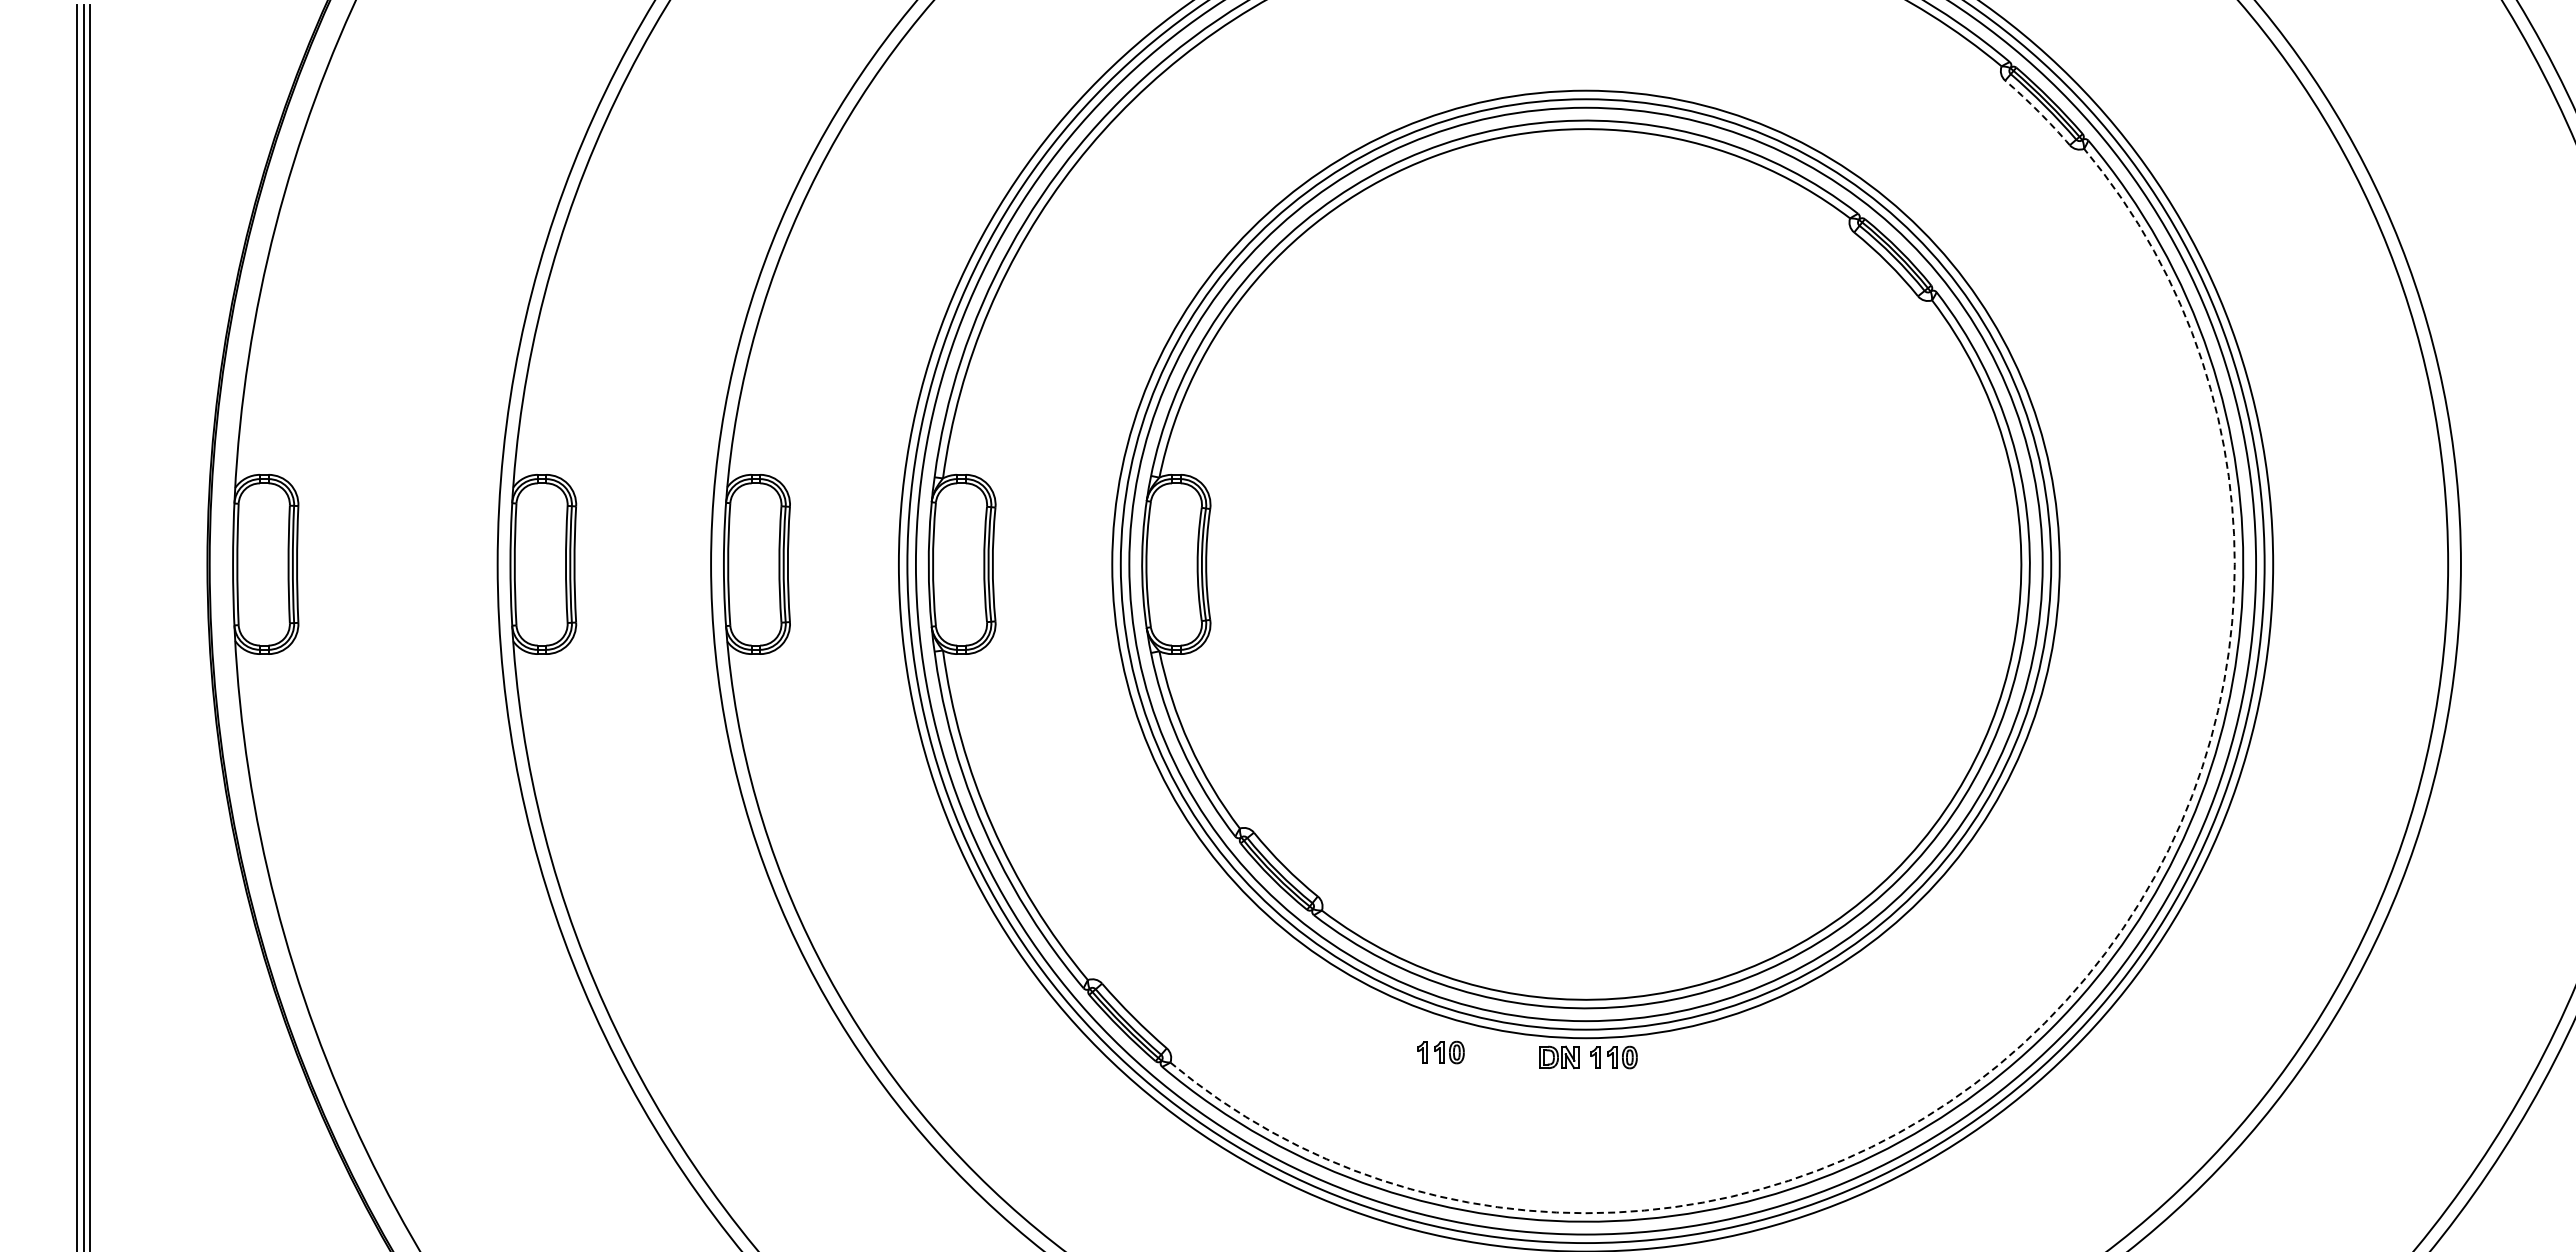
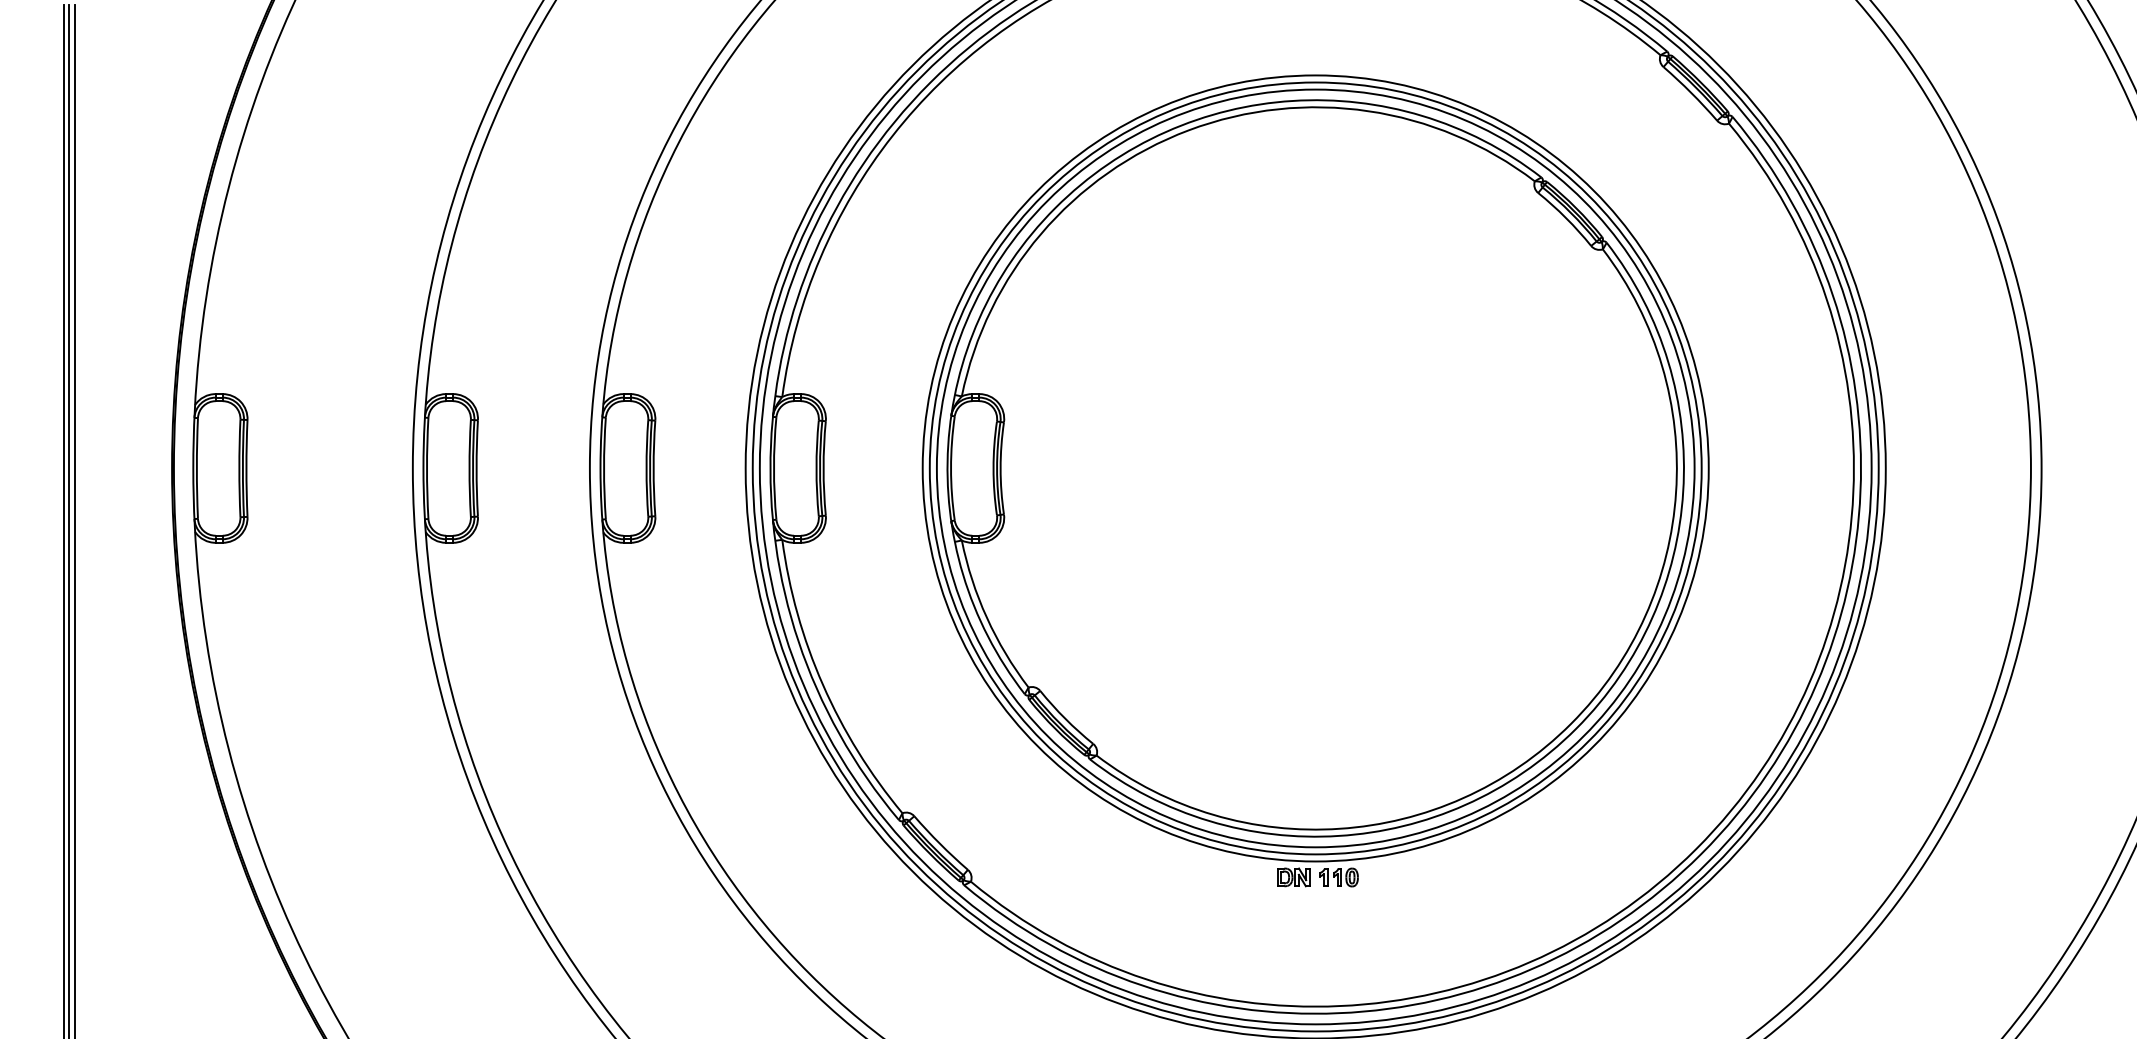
arc: (2038, 111) -> (1691, 92), dashed -> solid
arc: (2044, 1023) -> (1696, 849), dashed -> solid
part: (1440, 1052) -> (1195, 873), removed

